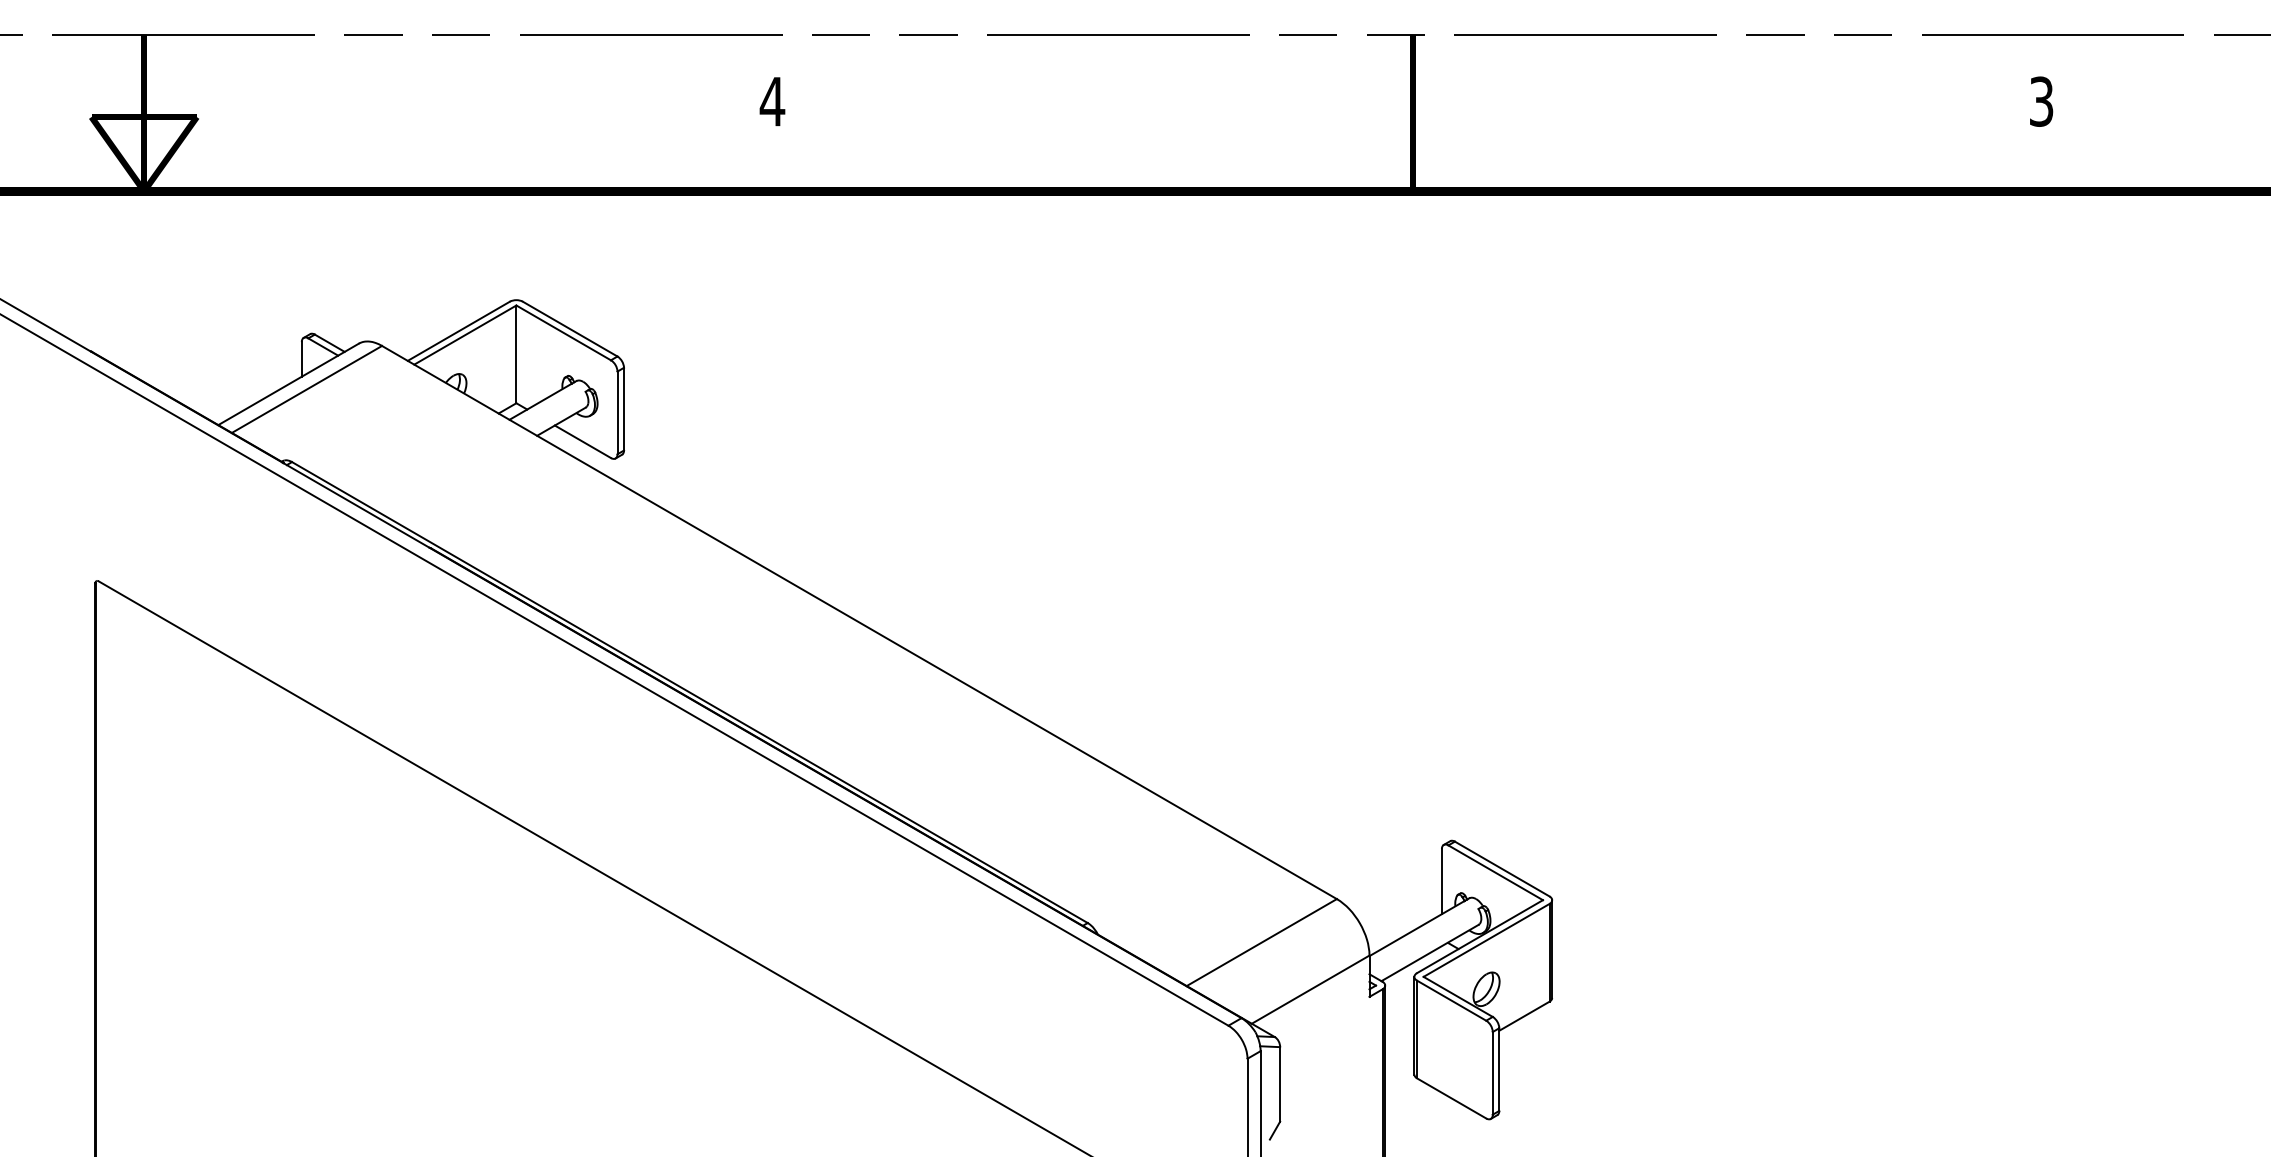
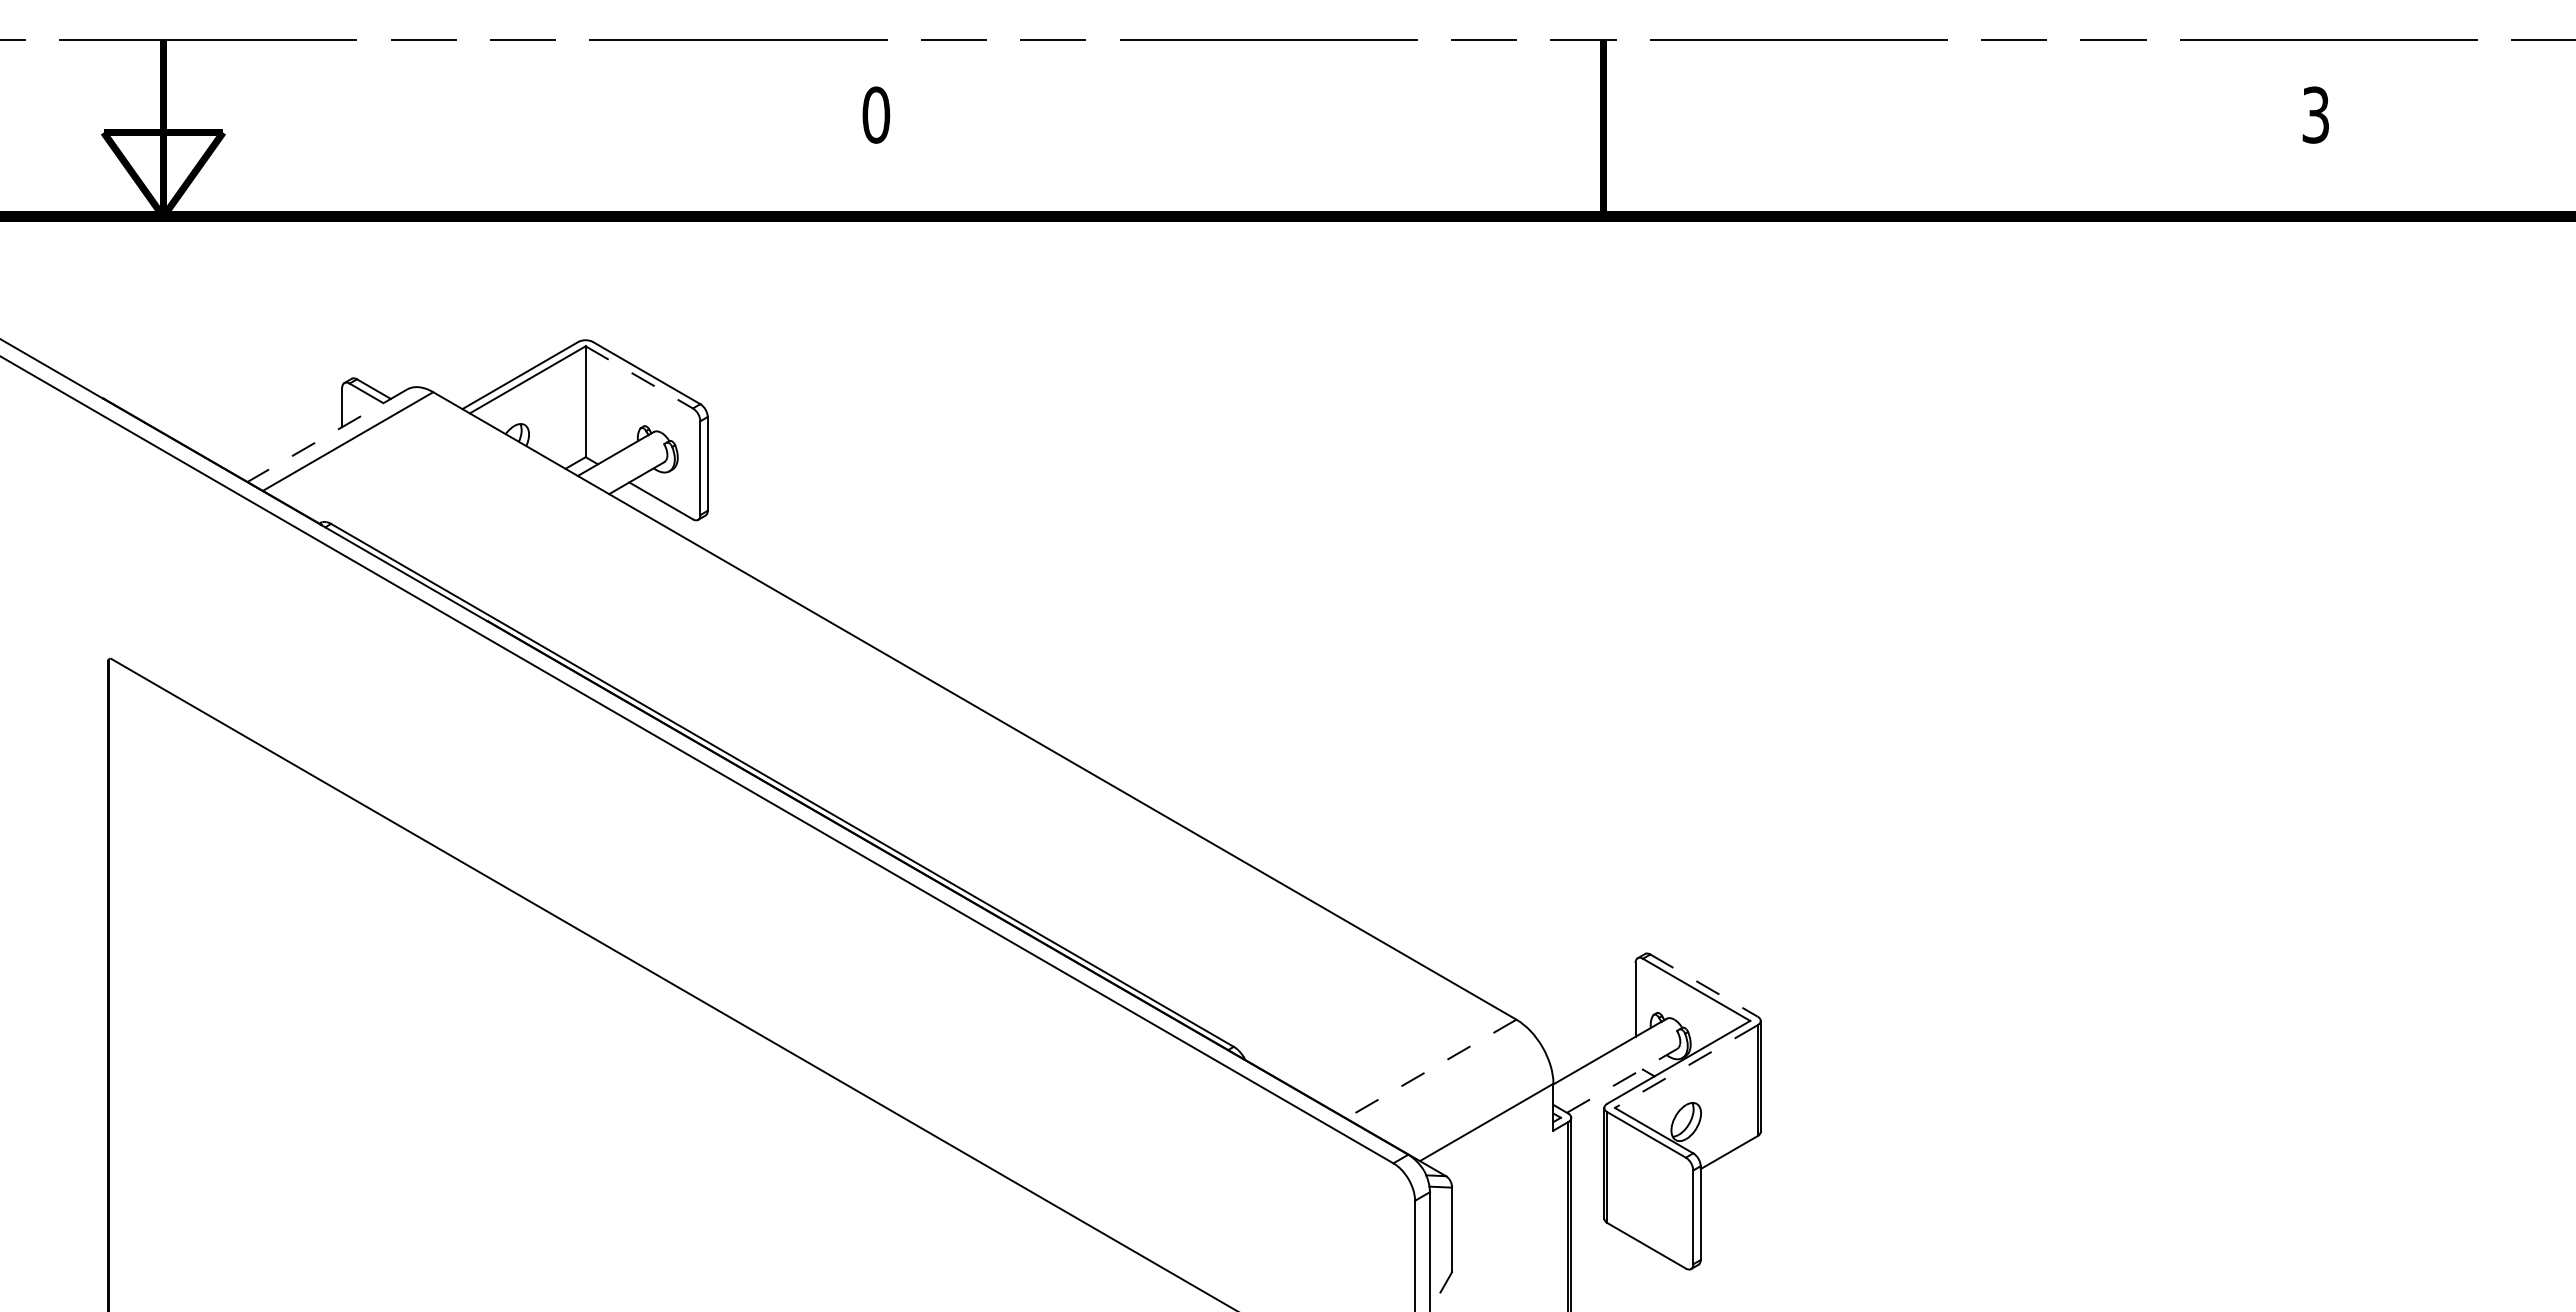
text: (771, 101) -> (875, 114), 4 -> 0
line: (563, 333) -> (639, 377), solid -> dashed
line: (287, 385) -> (326, 436), solid -> dashed
line: (1502, 868) -> (1704, 985), solid -> dashed
line: (1486, 940) -> (1686, 1066), solid -> dashed
line: (1261, 943) -> (1430, 1069), solid -> dashed
line: (1430, 952) -> (1622, 1080), solid -> dashed

